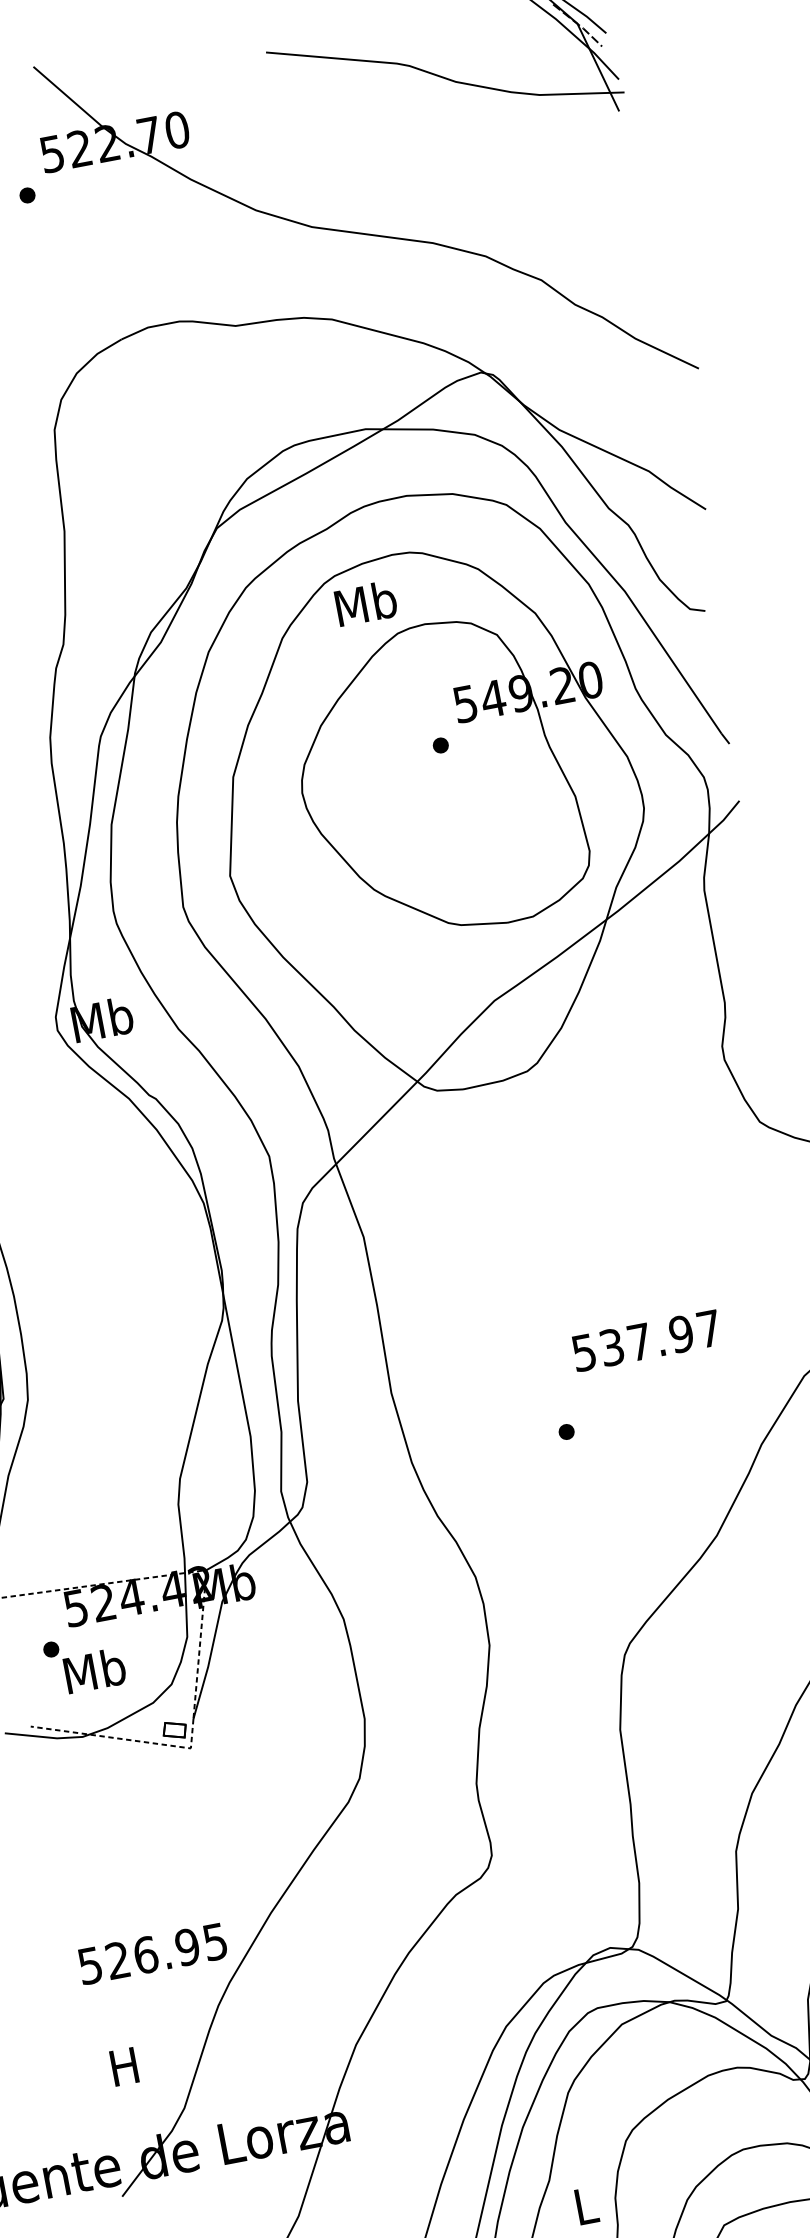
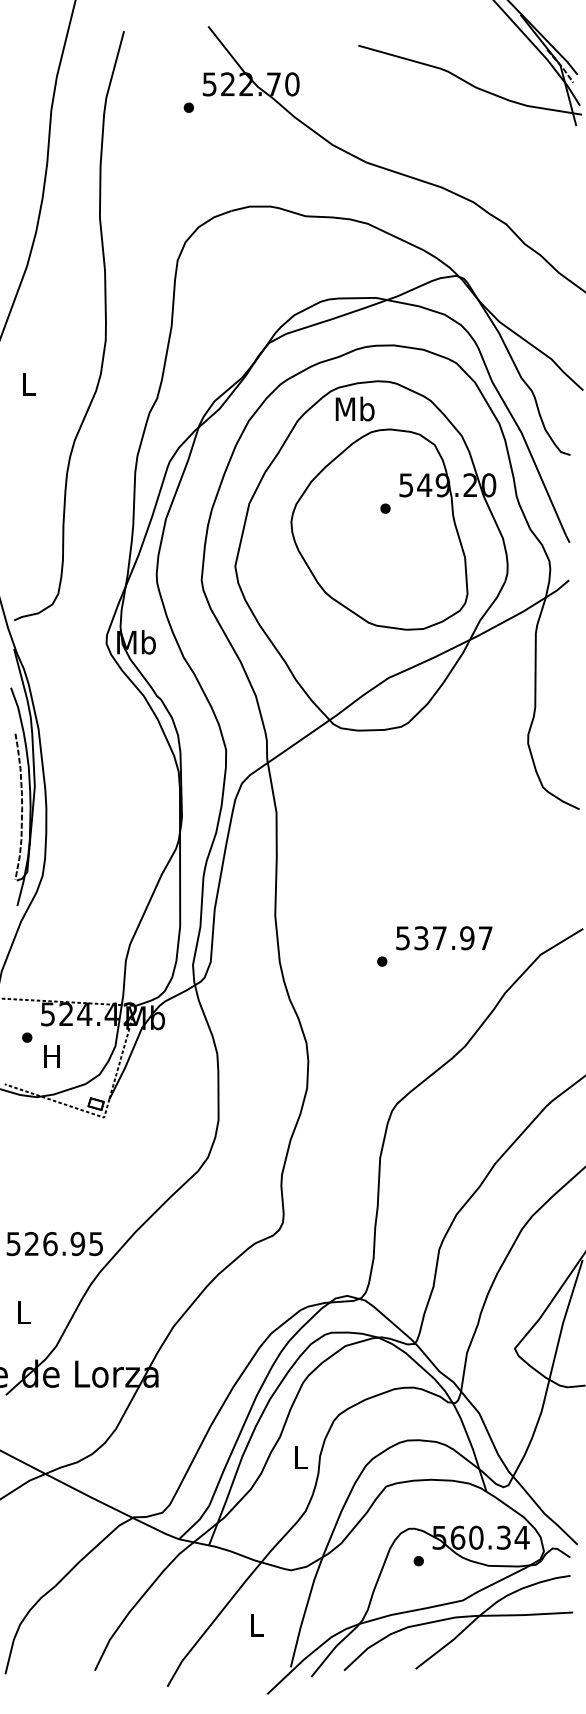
text: (646, 1341) -> (444, 938), moved
text: (94, 1670) -> (52, 1056), Mb -> H
text: (123, 2066) -> (22, 1312), H -> L

